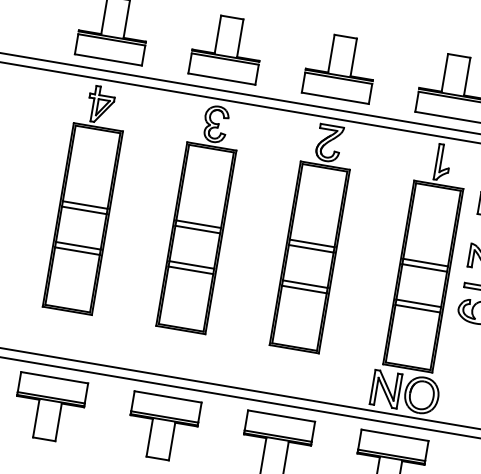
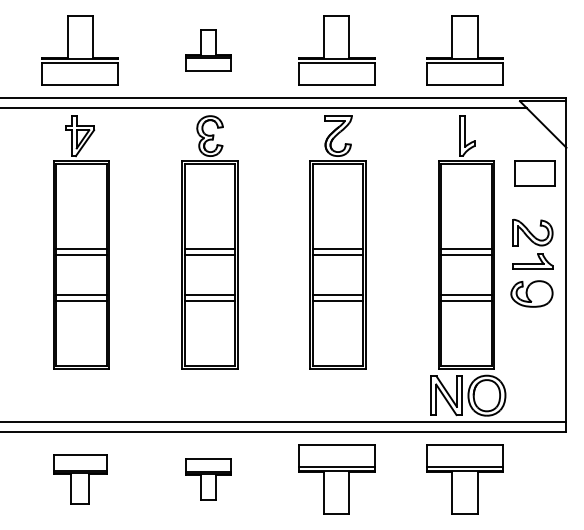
part: (227, 48) -> (208, 50), size x0.6
part: (48, 408) -> (79, 479), size x0.7
part: (162, 427) -> (208, 479), size x0.6

